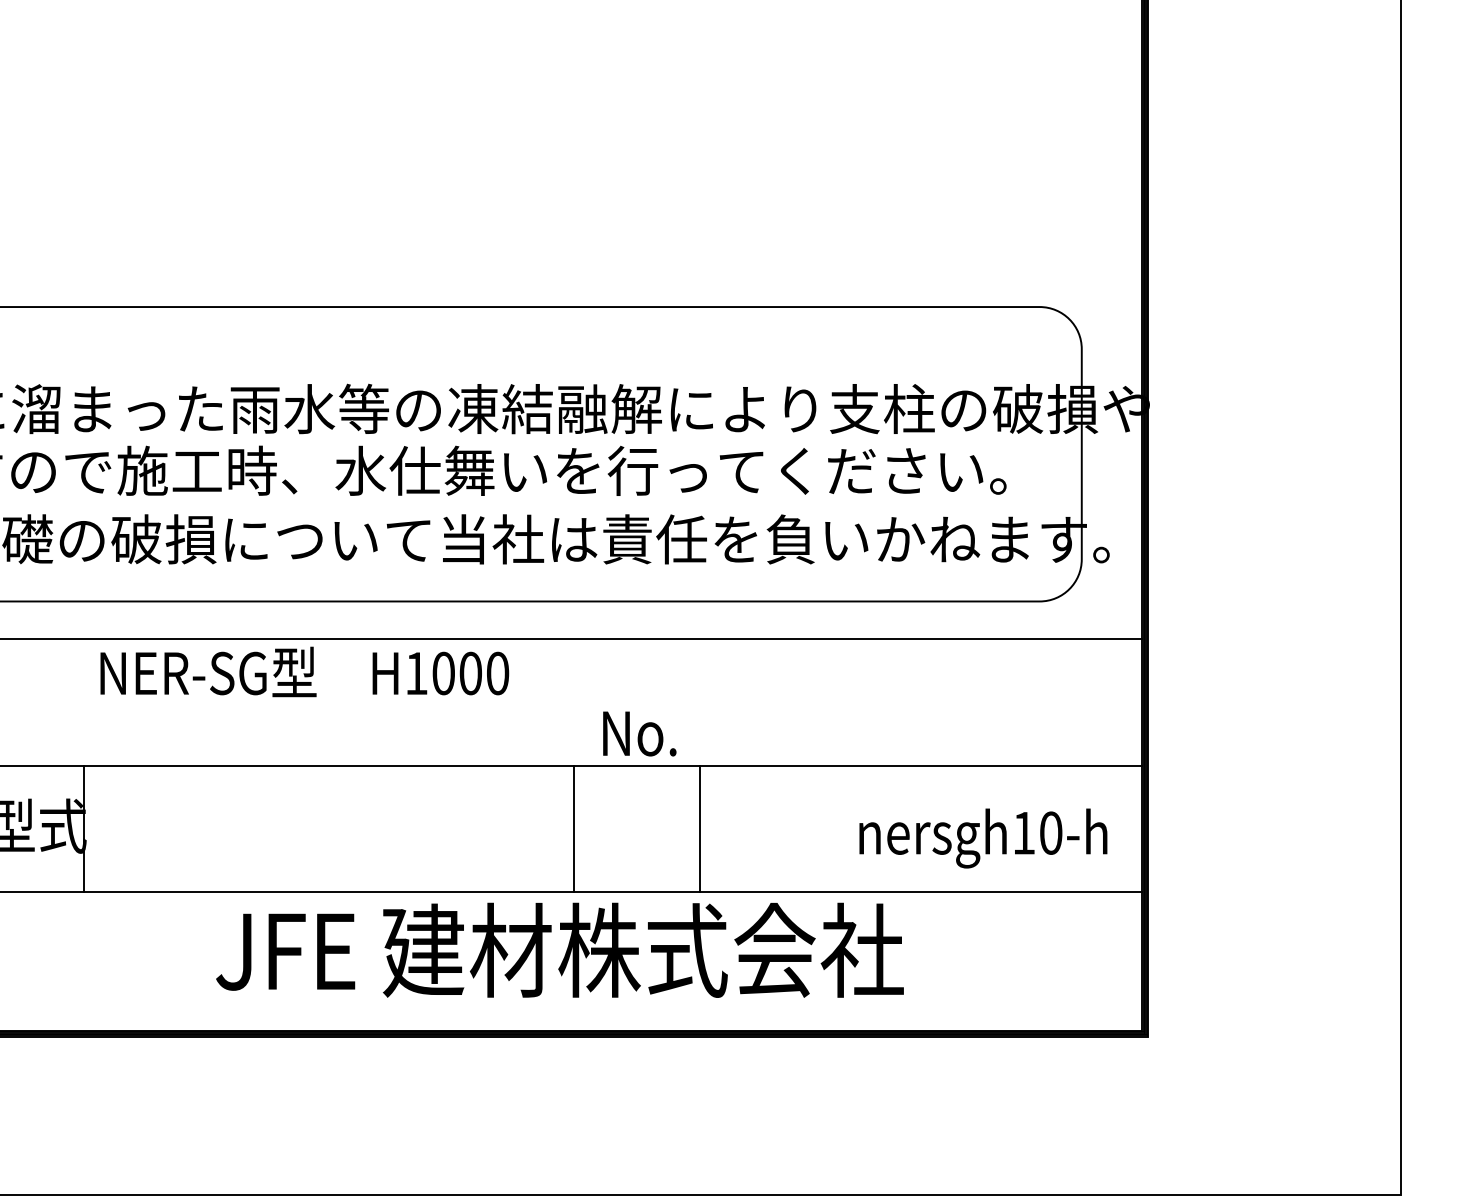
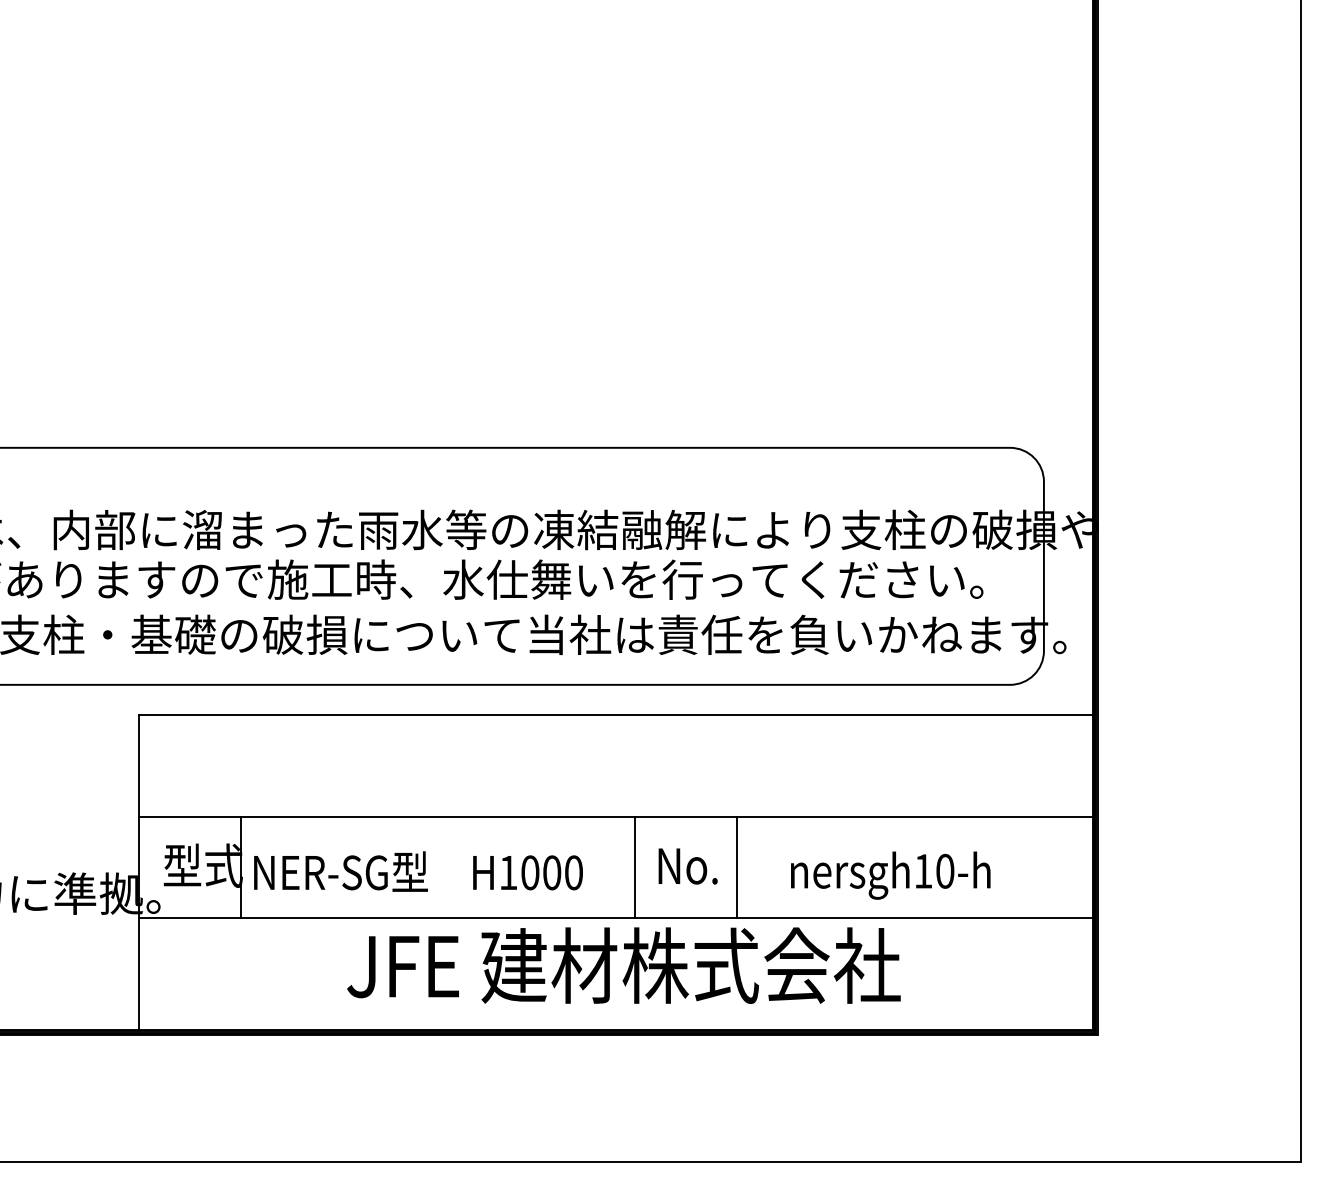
text: (304, 671) -> (418, 871), moved
text: (638, 733) -> (687, 866), moved
text: (983, 838) -> (890, 875), moved

